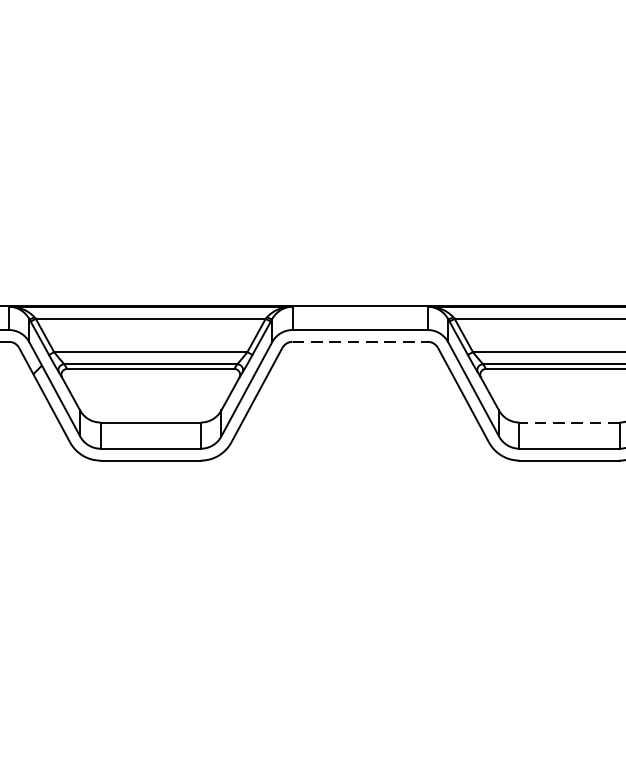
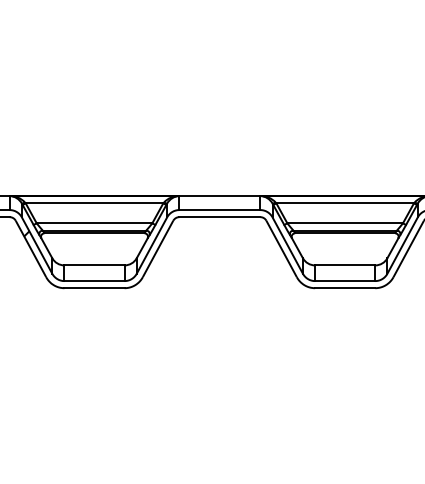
line: (359, 342) -> (219, 217), dashed -> solid
line: (568, 422) -> (344, 265), dashed -> solid

